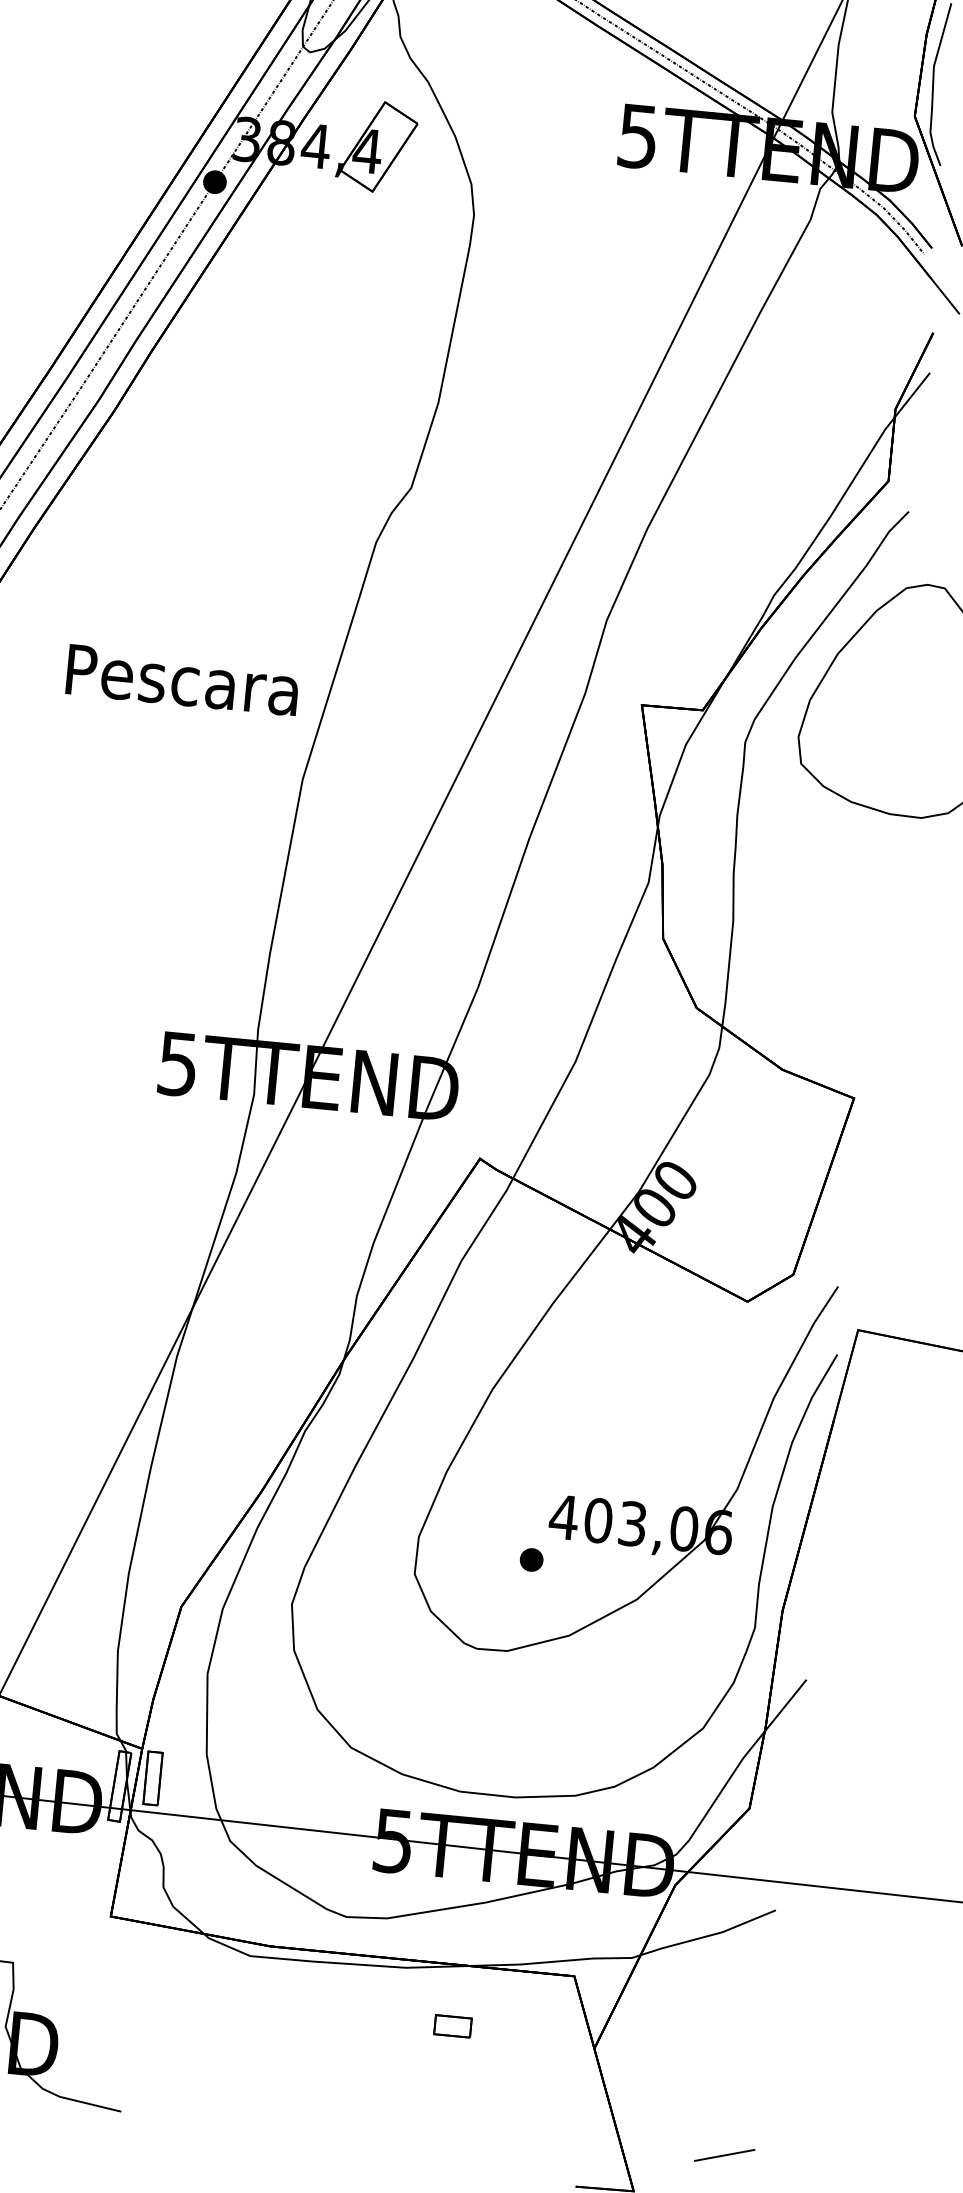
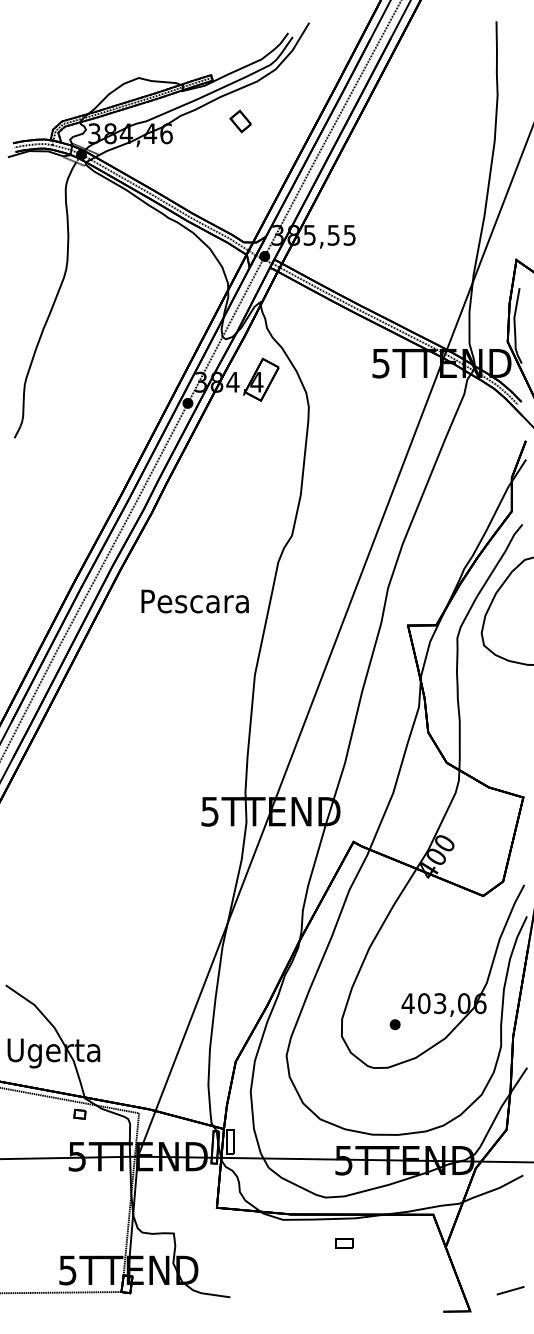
text: (181, 680) -> (194, 601), moved
part: (452, 2026) -> (344, 1243), moved

